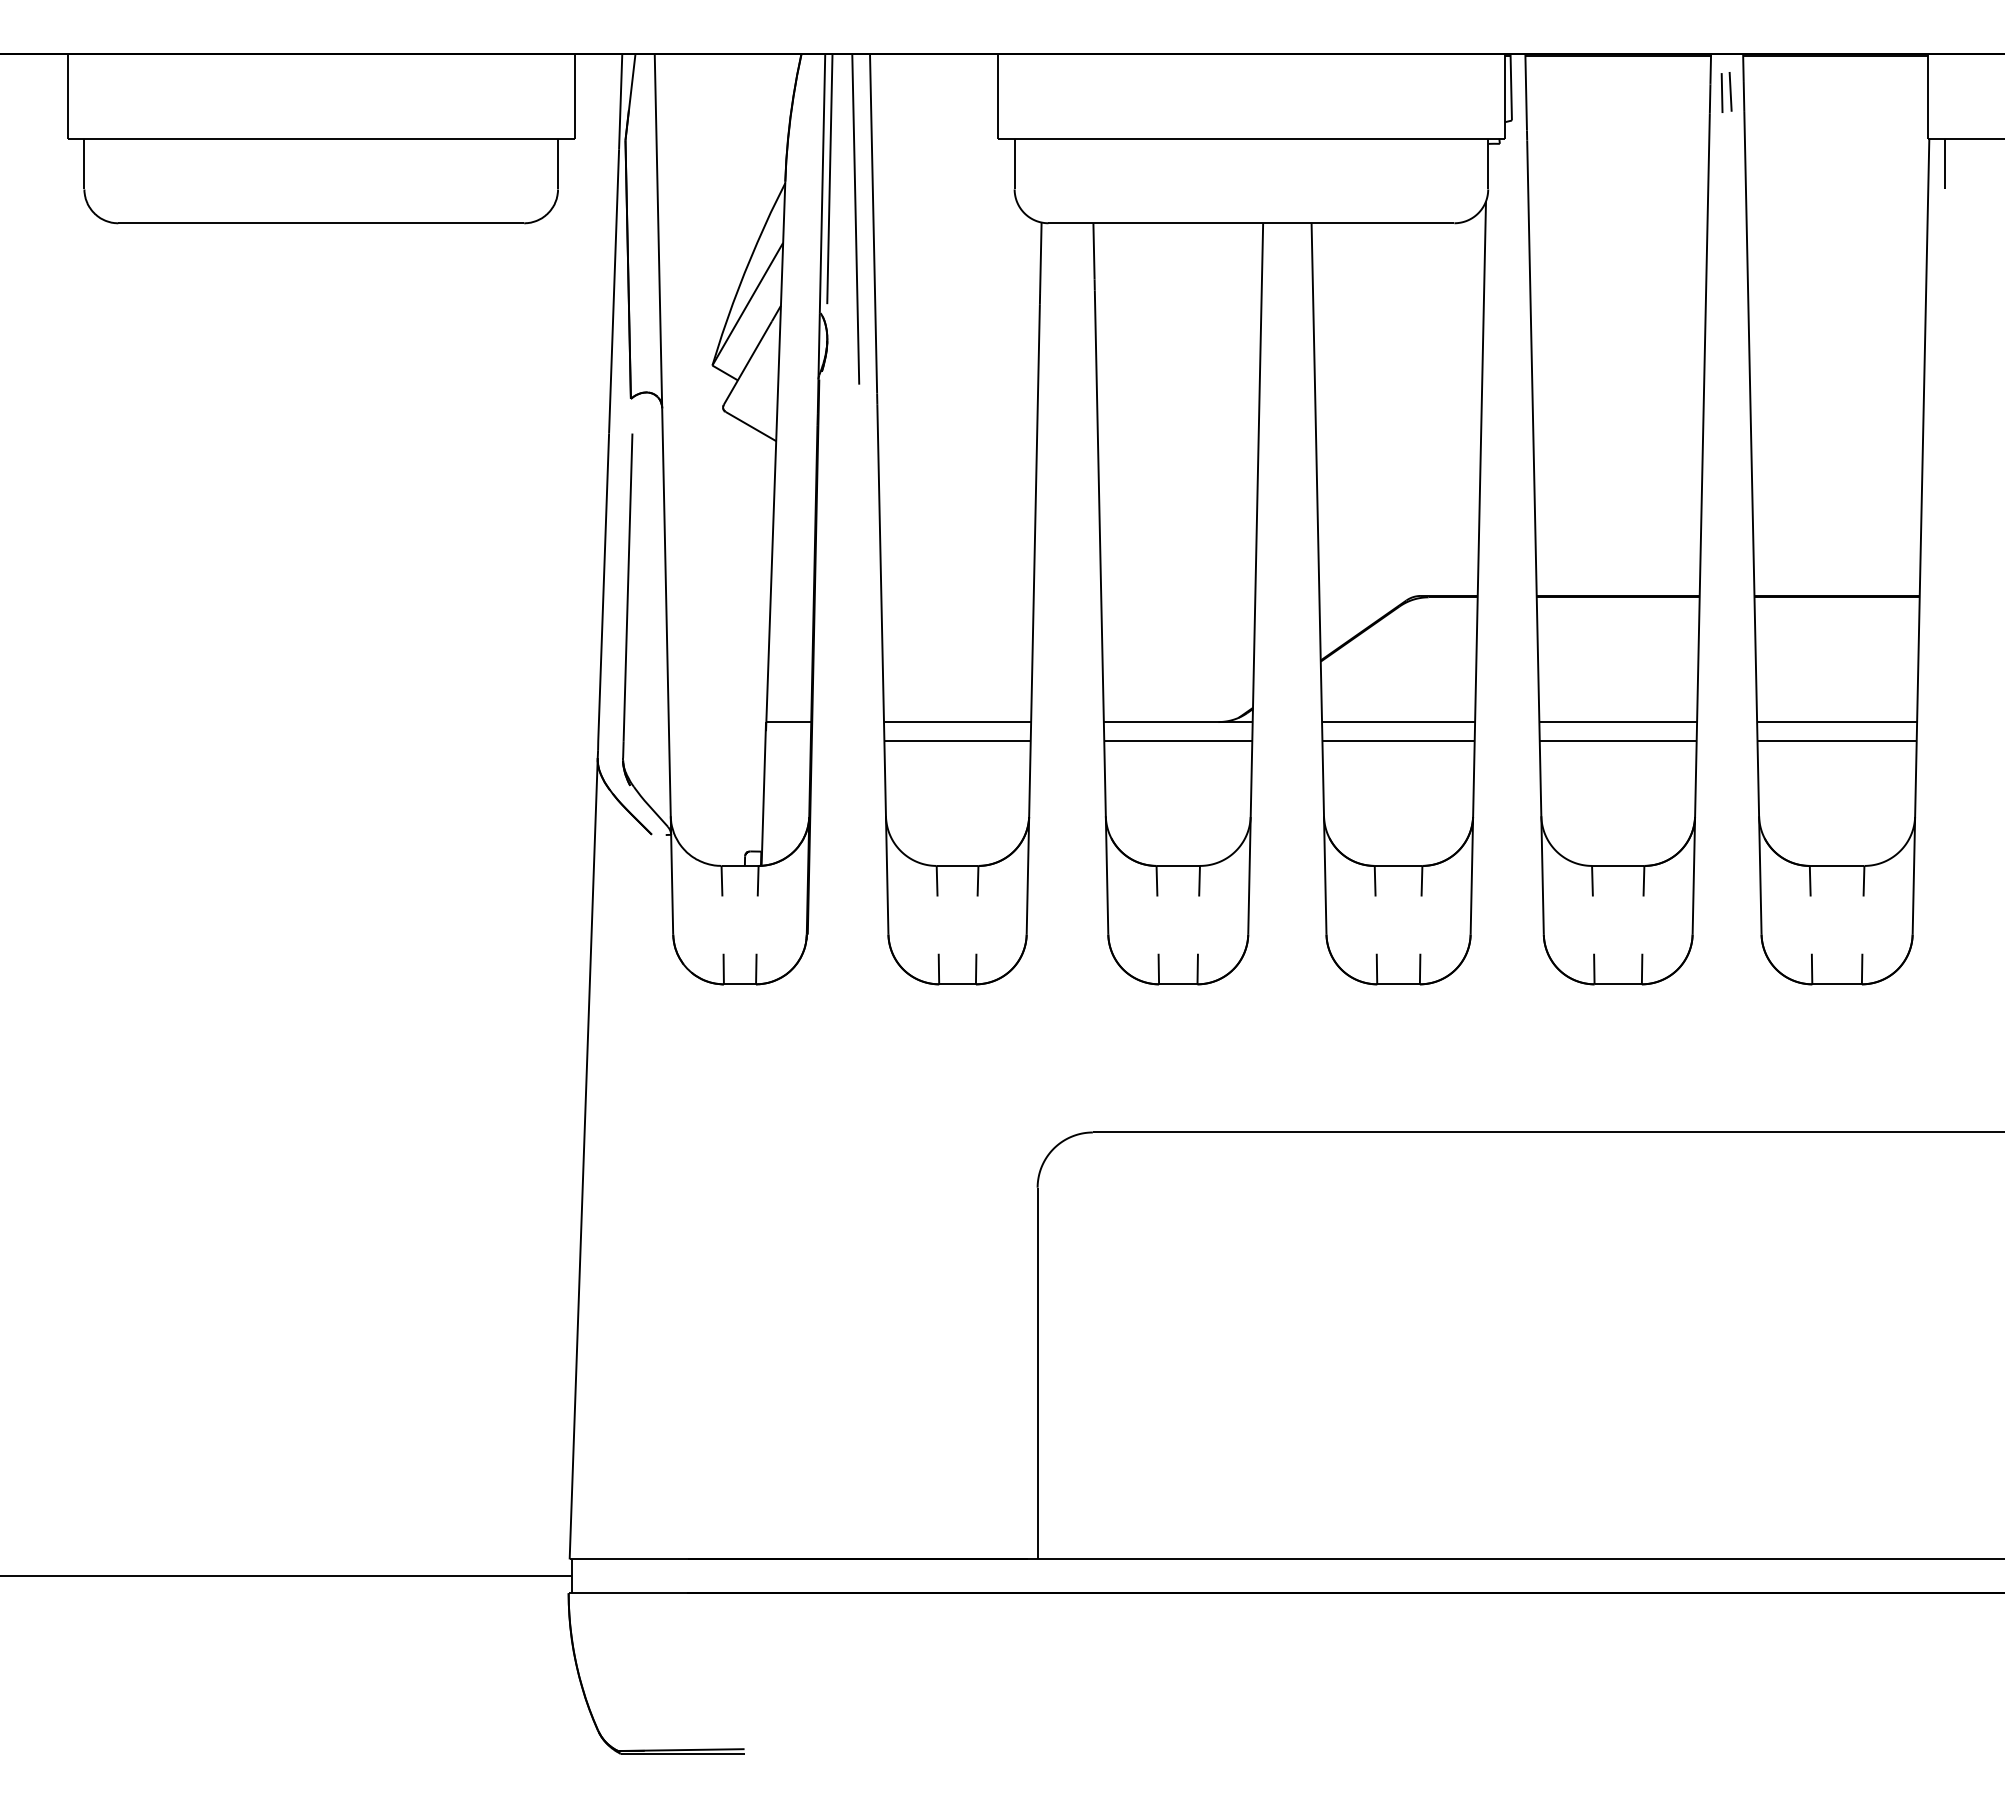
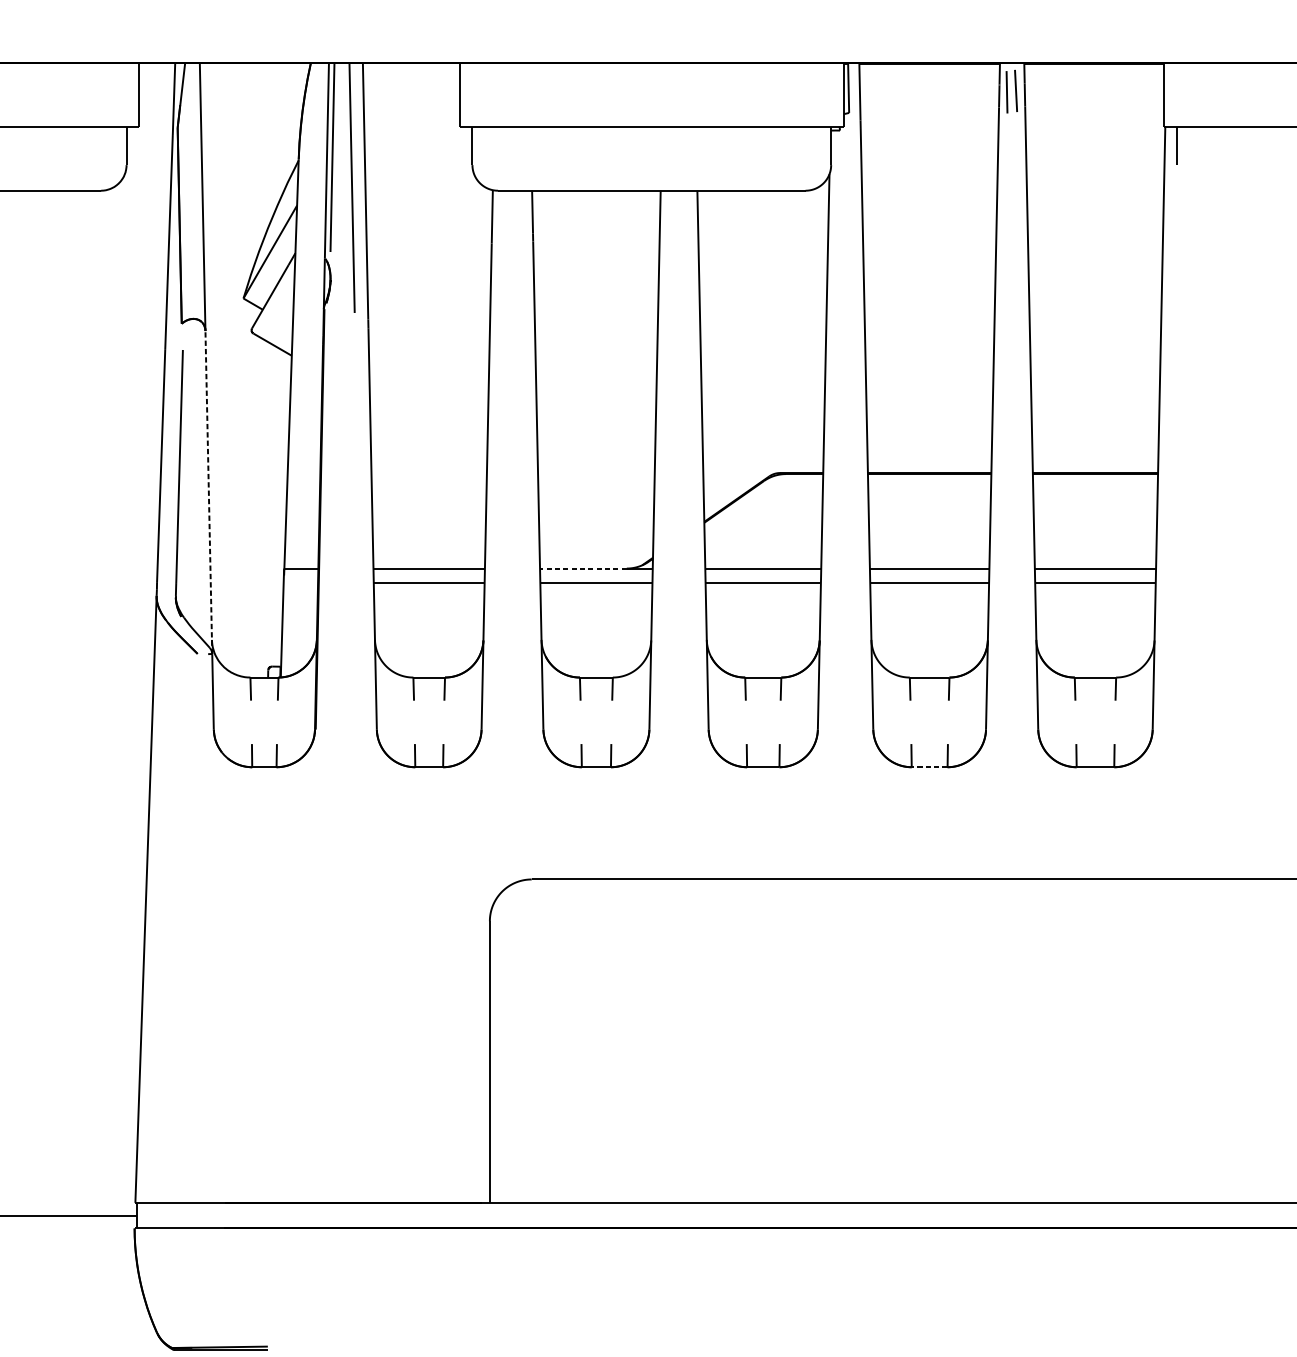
part: (1726, 92) -> (1011, 91), size x1.4
line: (666, 621) -> (208, 492), solid -> dashed
line: (1160, 722) -> (582, 568), solid -> dashed
line: (1618, 984) -> (929, 767), solid -> dashed

